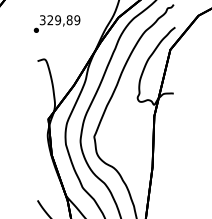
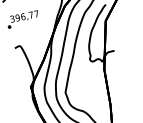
text: (63, 20) -> (26, 16), 329,89 -> 396,77

